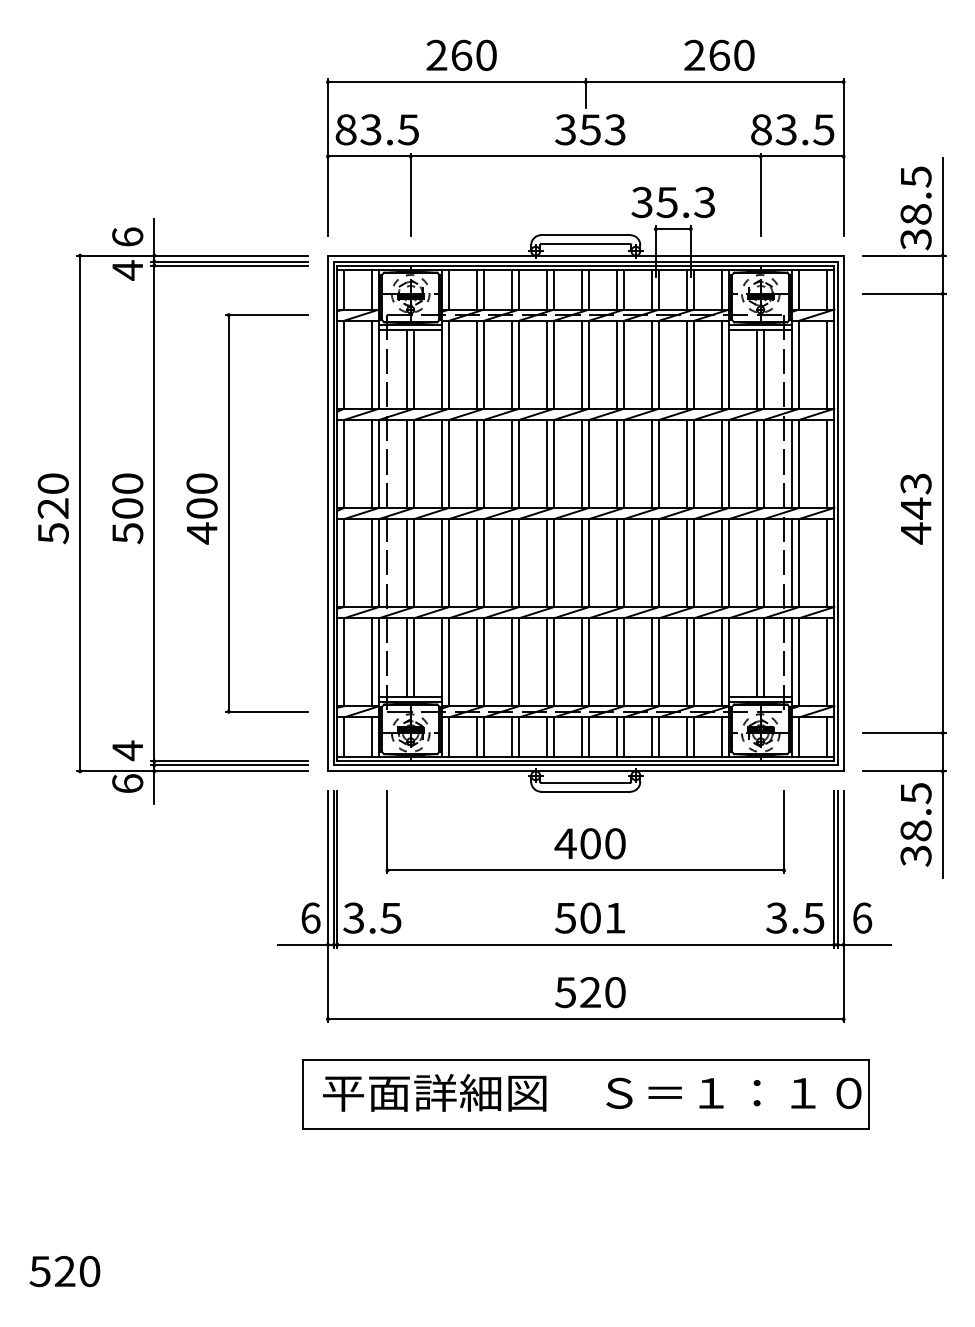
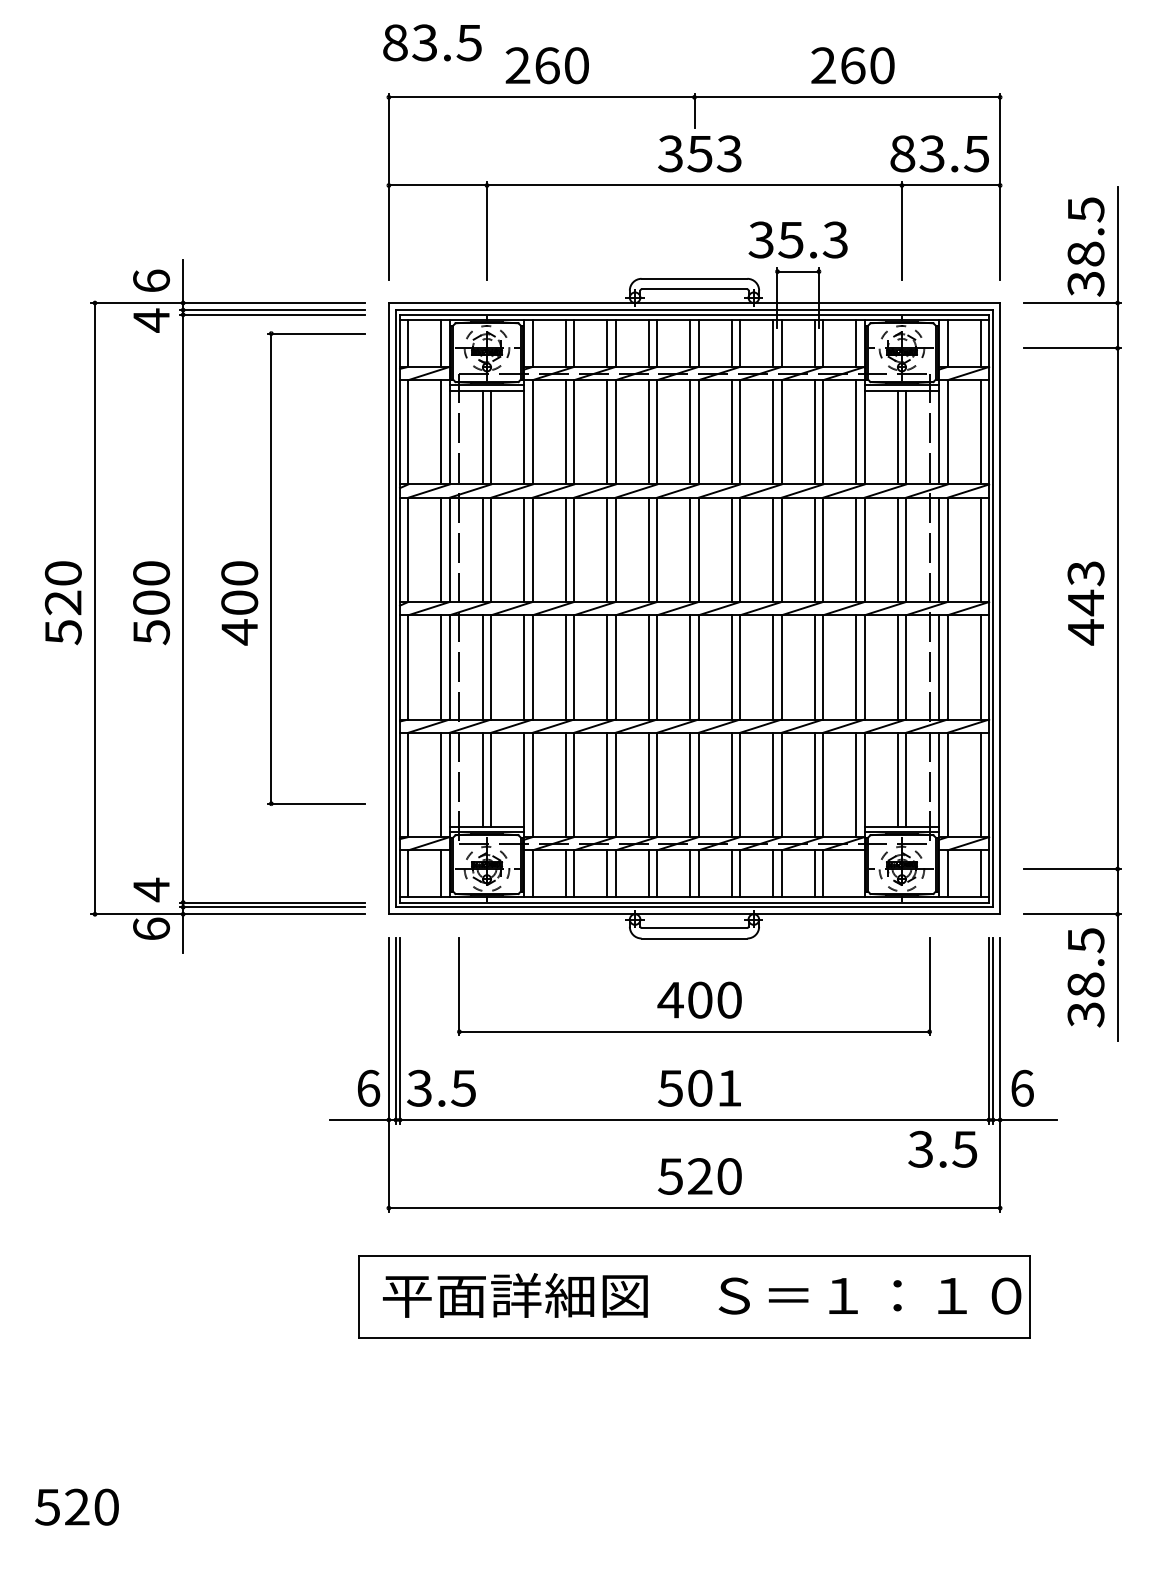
text: (377, 129) -> (432, 42), moved
part: (228, 513) -> (271, 568), moved
line: (722, 736) -> (856, 873), removed
text: (794, 917) -> (942, 1148), moved

